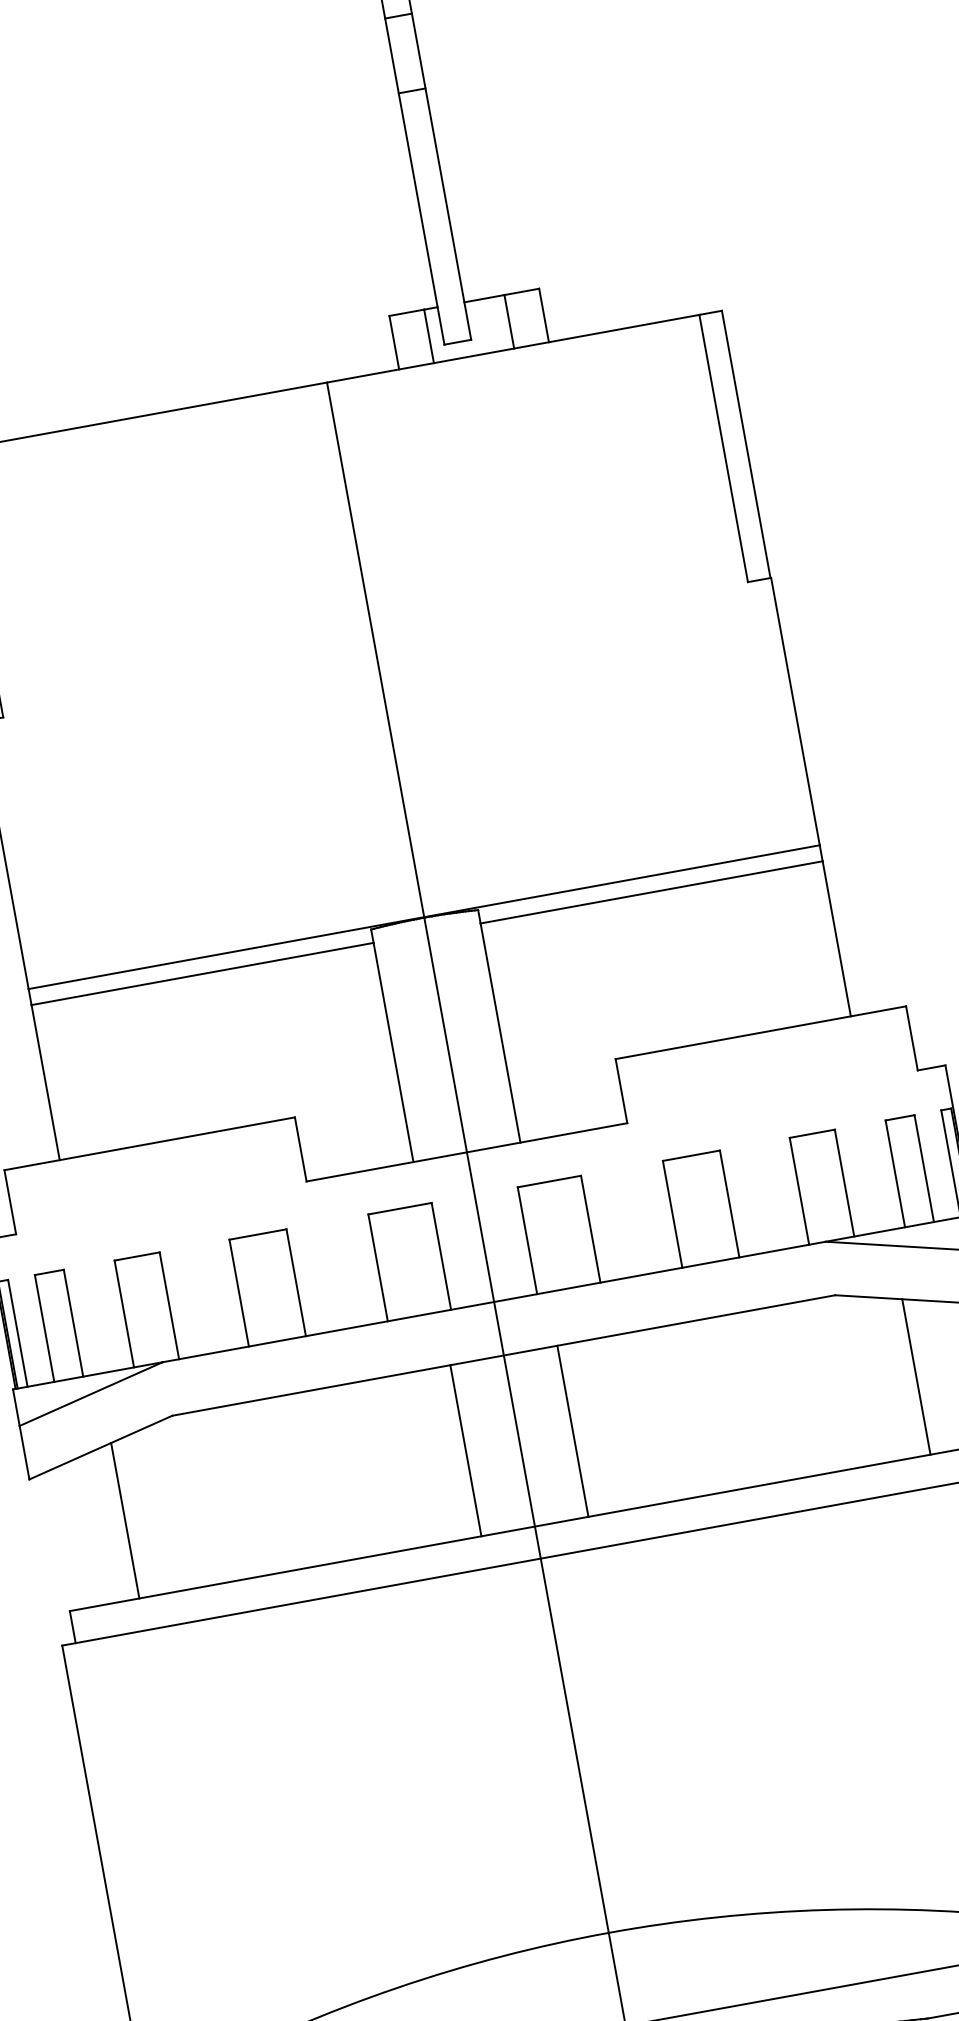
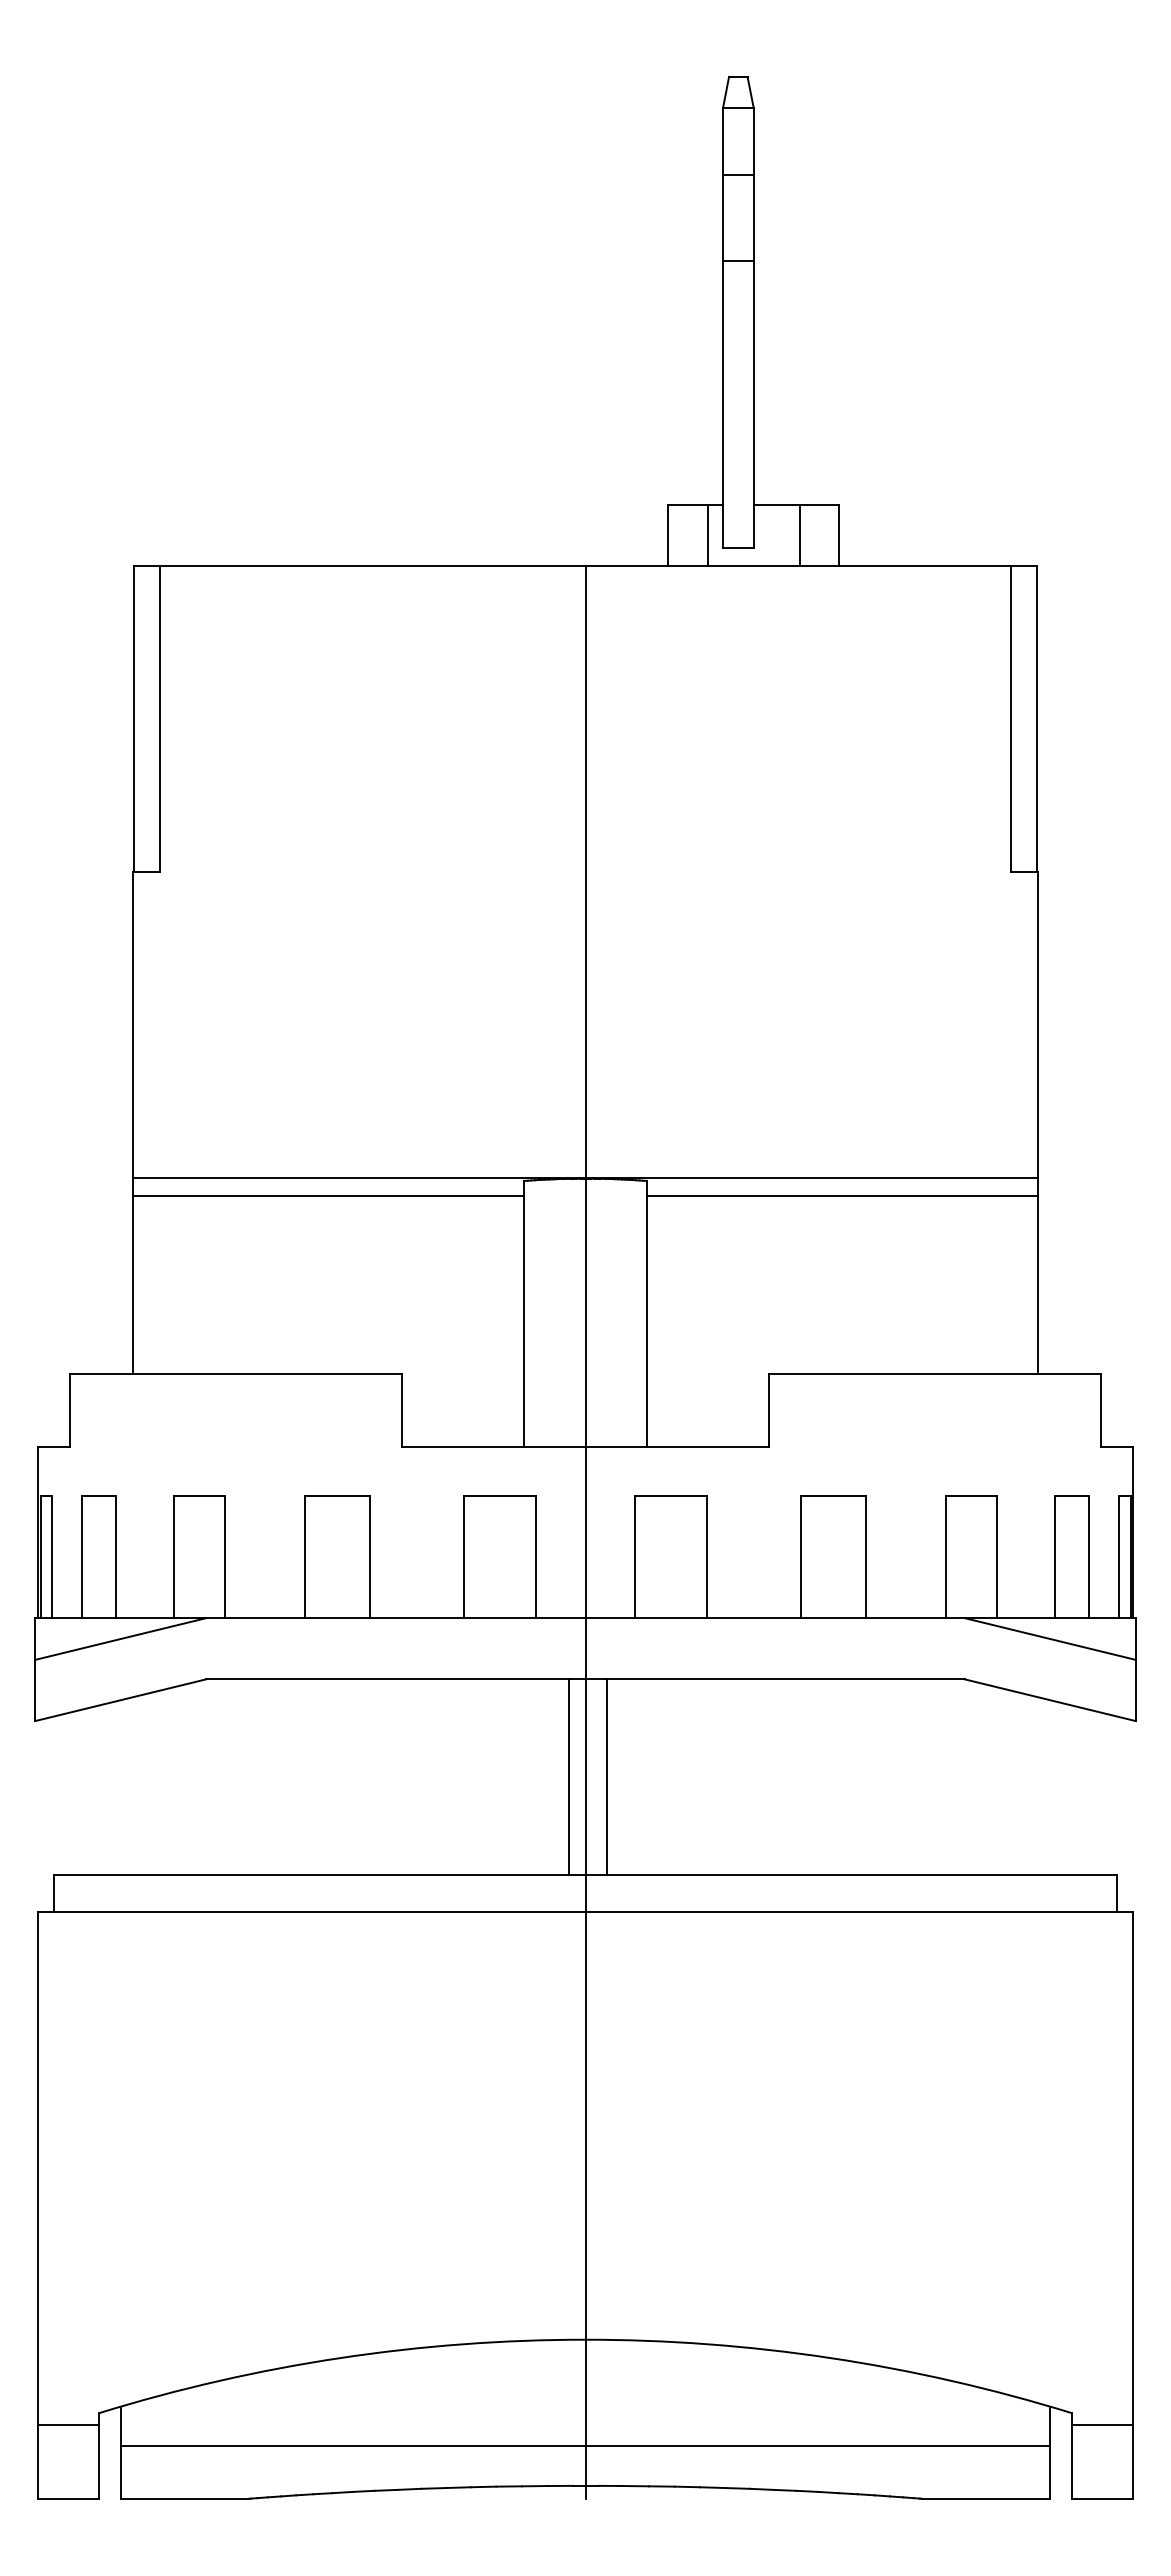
line: (916, 1377) -> (1037, 1786), removed
line: (572, 1431) -> (606, 1777), moved
line: (466, 1451) -> (569, 1777), moved
line: (125, 1521) -> (133, 1786), removed

